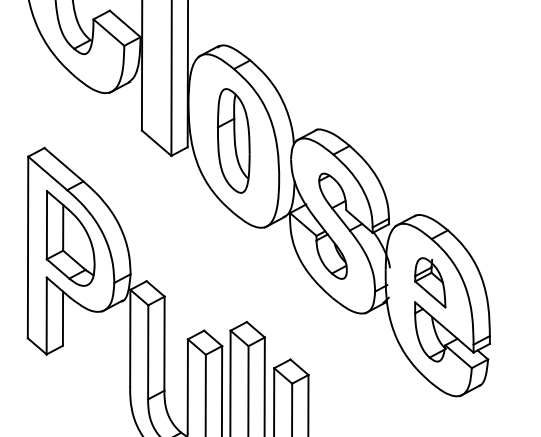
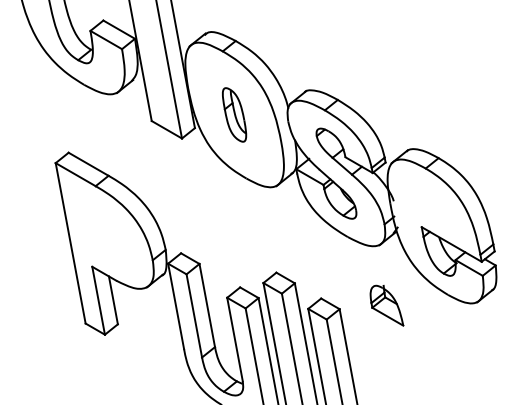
part: (233, 140) -> (234, 114), size x0.6
part: (69, 238) -> (105, 228), removed
part: (431, 281) -> (386, 305), moved

